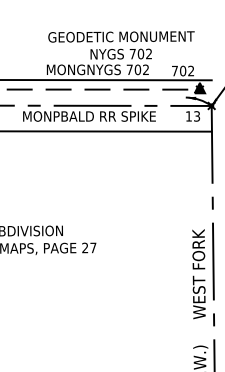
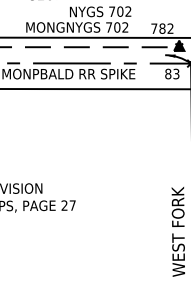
text: (183, 71) -> (162, 29), 702 -> 782
text: (188, 116) -> (167, 74), 13 -> 83

